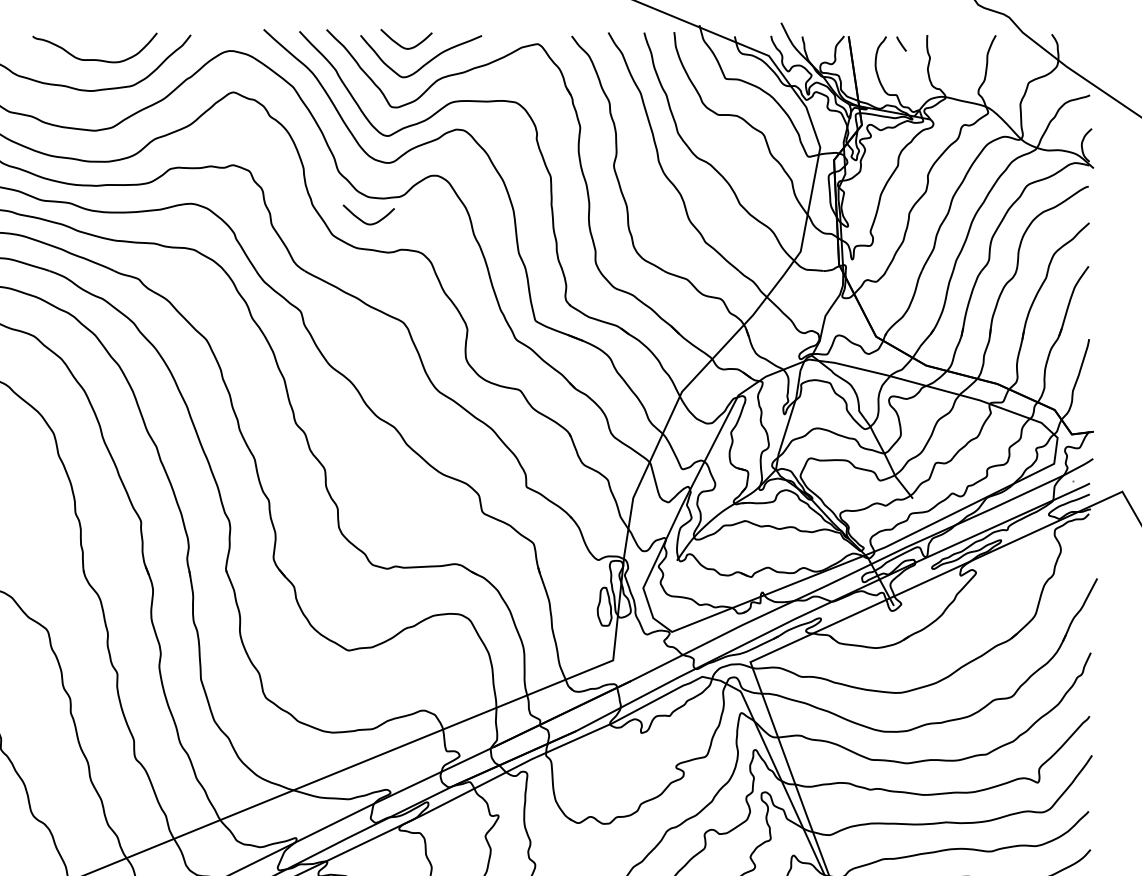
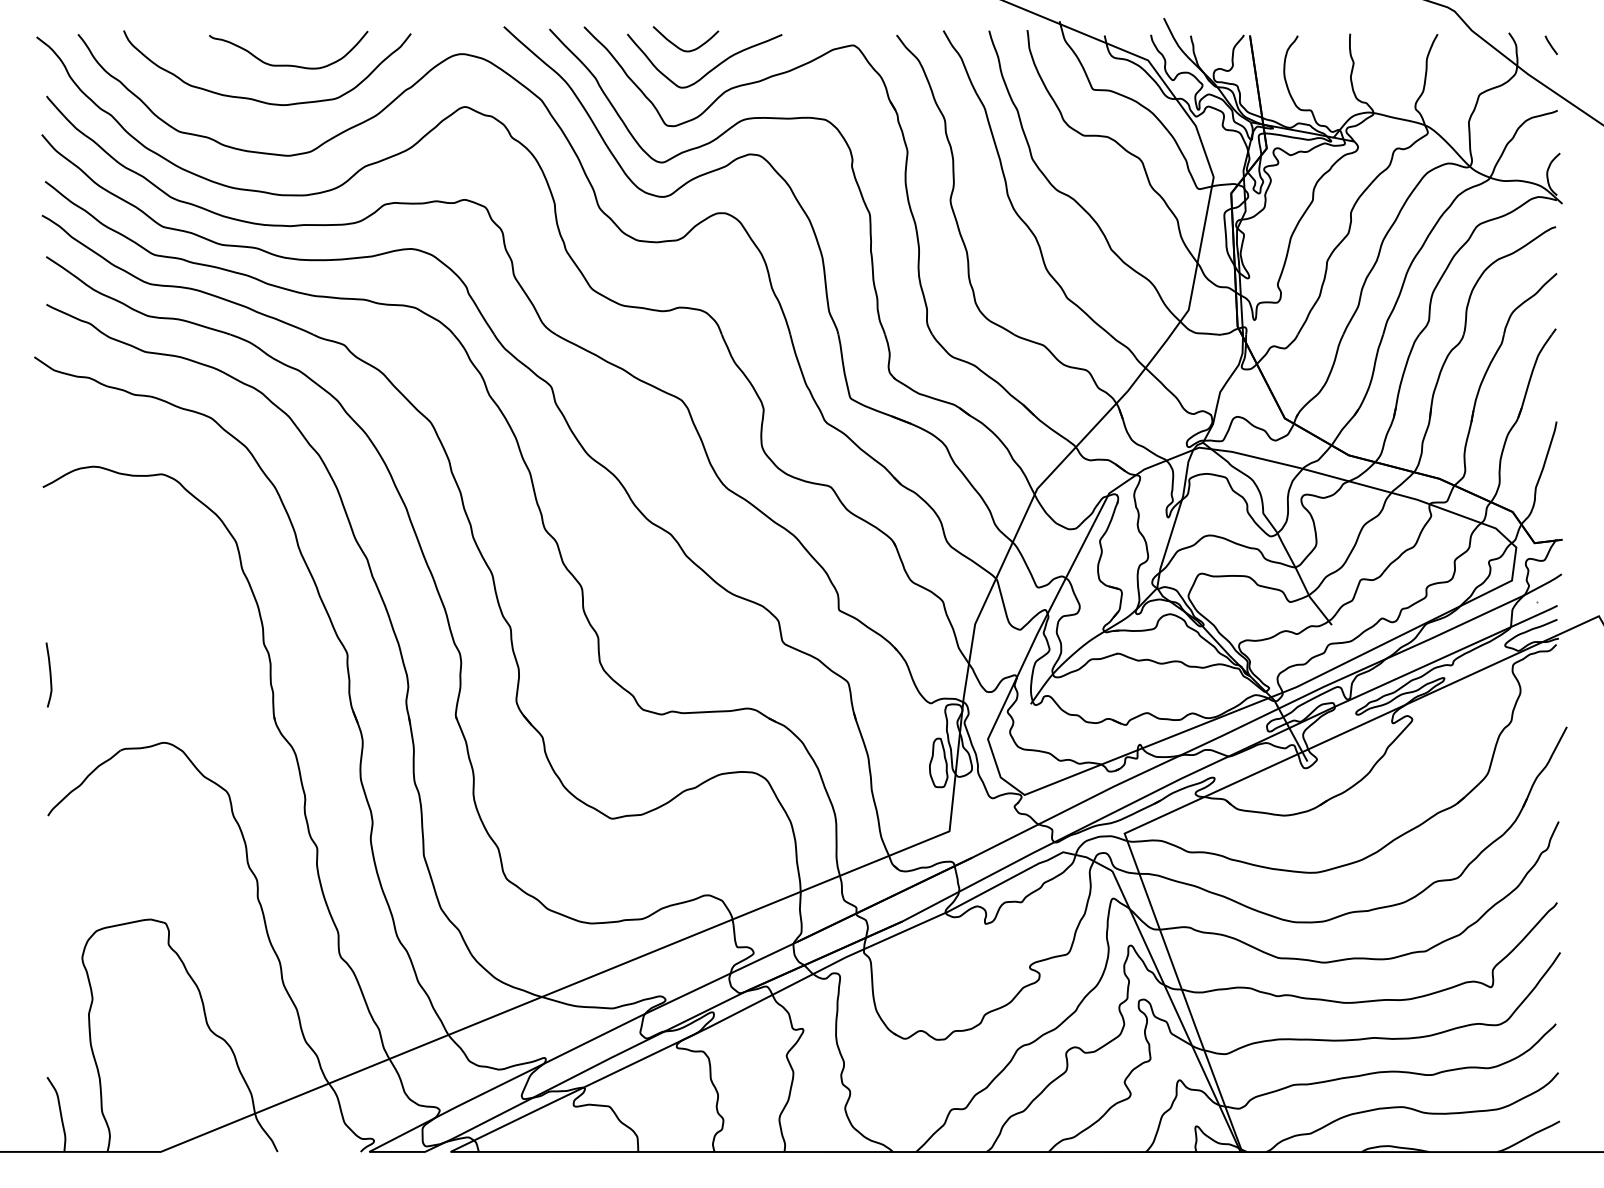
line: (900, 43) -> (1550, 44), moved
curve: (365, 222) -> (633, 272), removed

